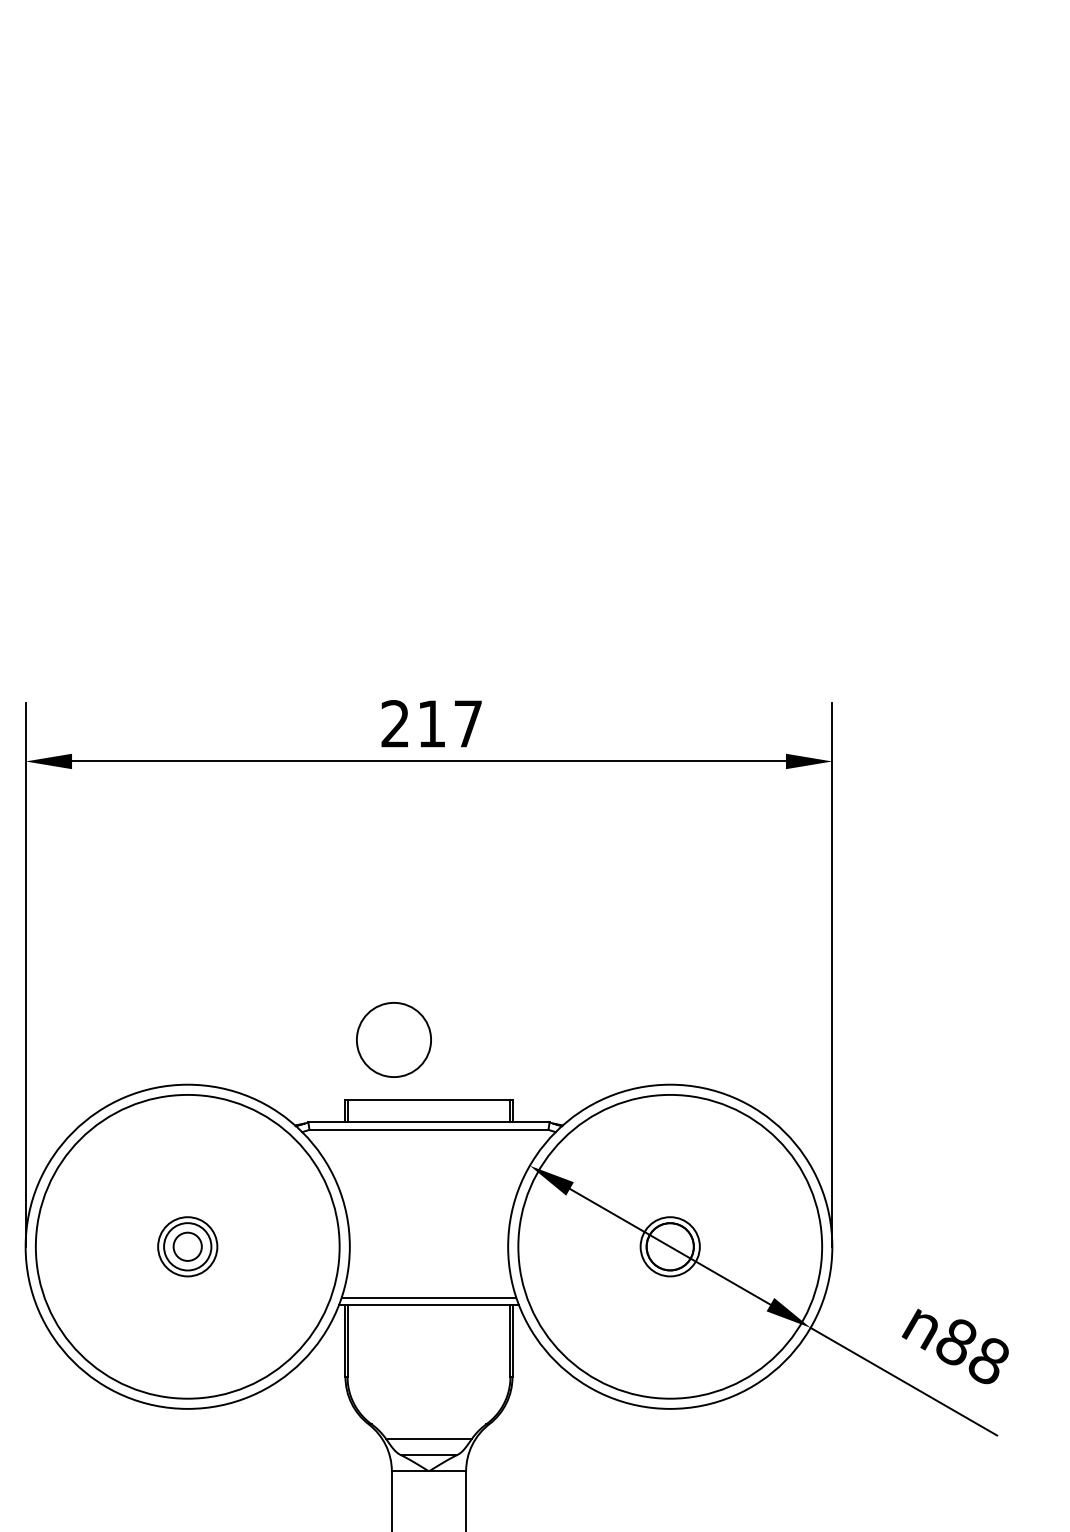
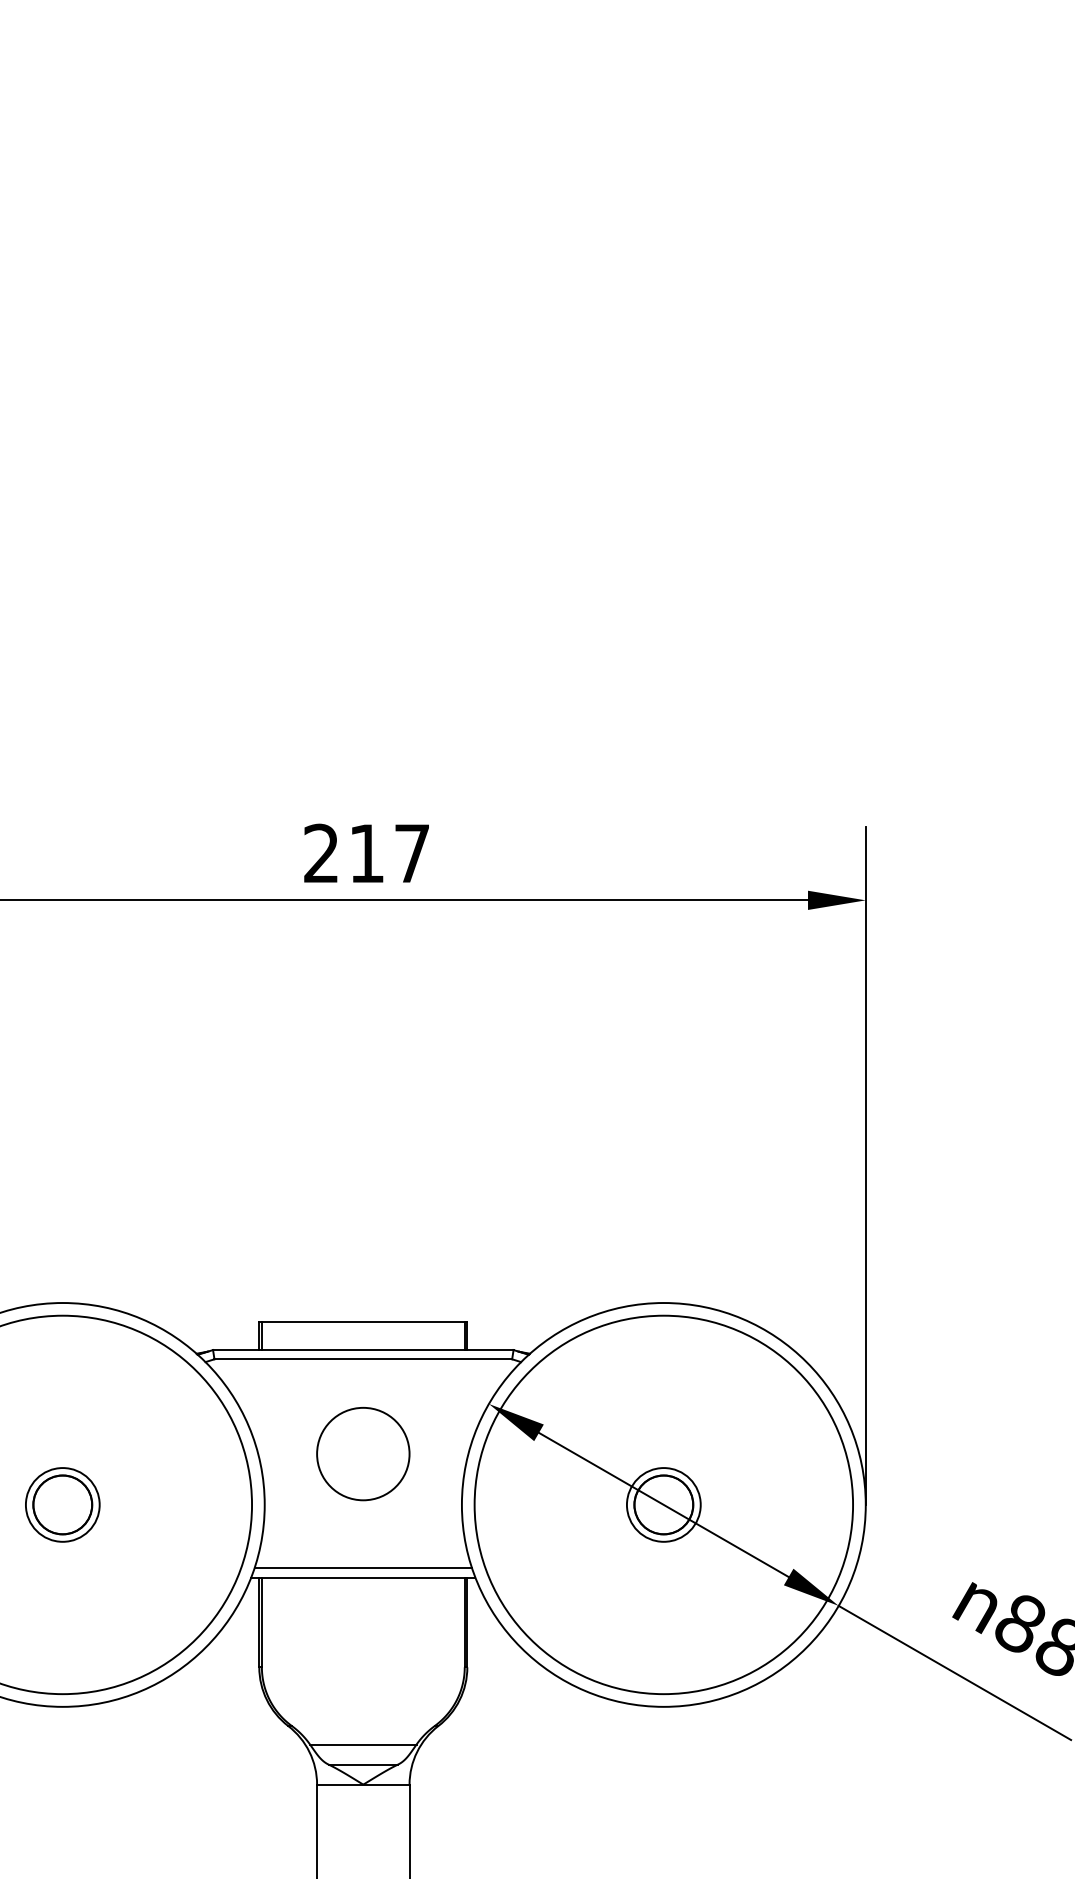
circle: (393, 1039) -> (362, 1453), moved
circle: (187, 1246) -> (62, 1504), size x1.67

